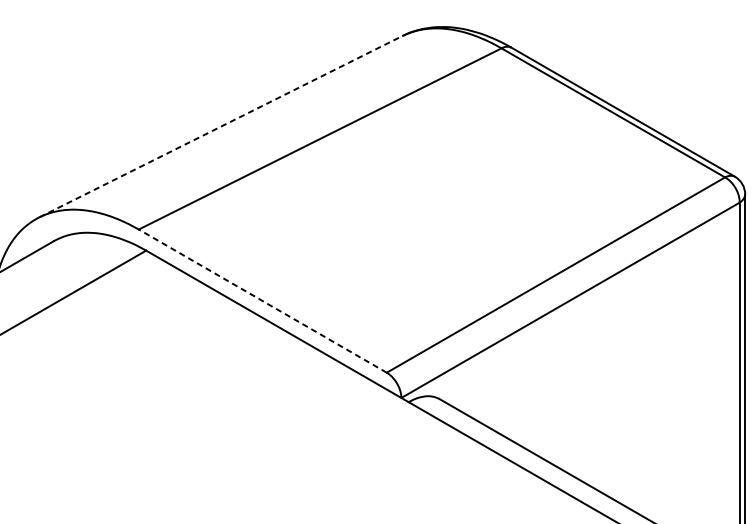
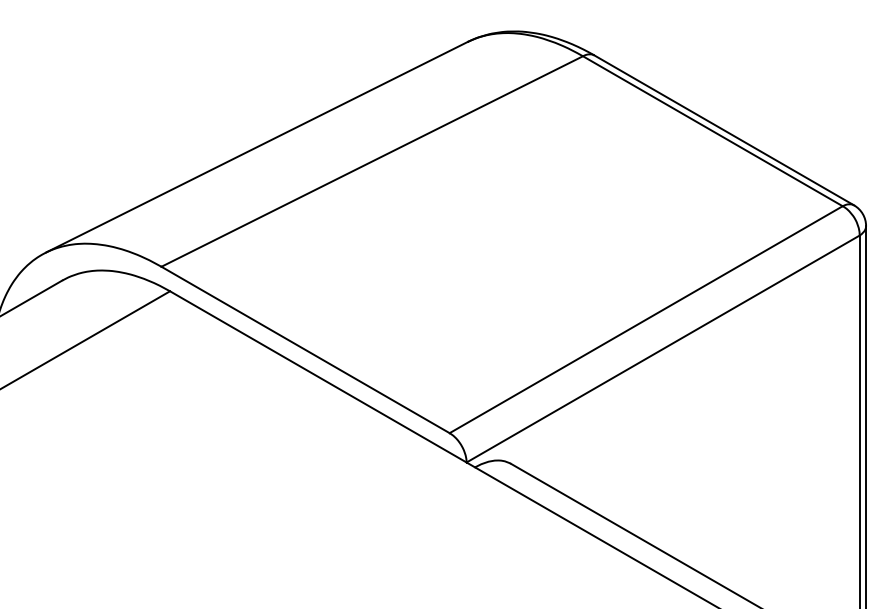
line: (220, 126) -> (256, 147), dashed -> solid
line: (262, 300) -> (305, 349), dashed -> solid

